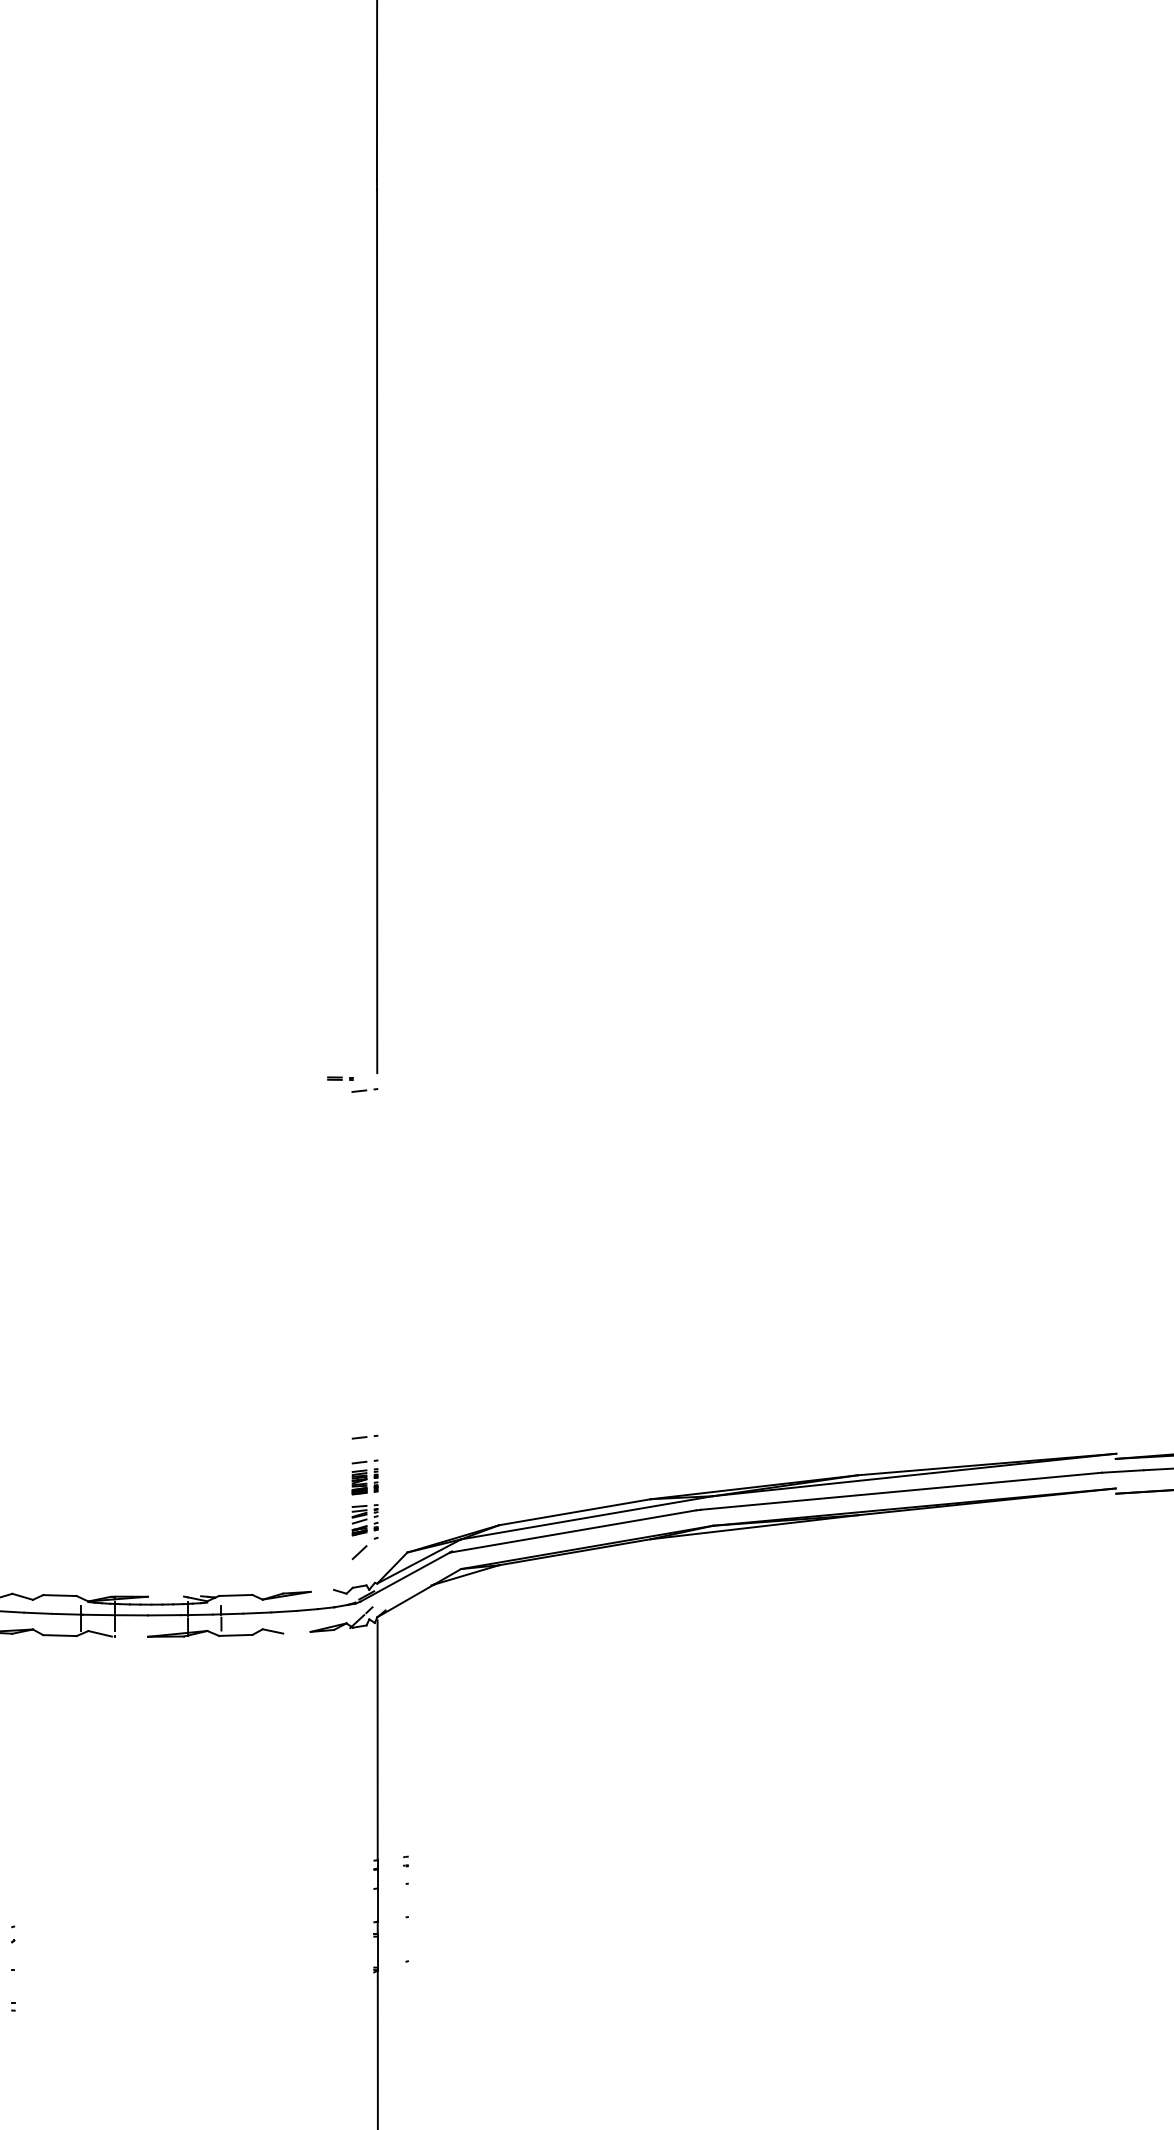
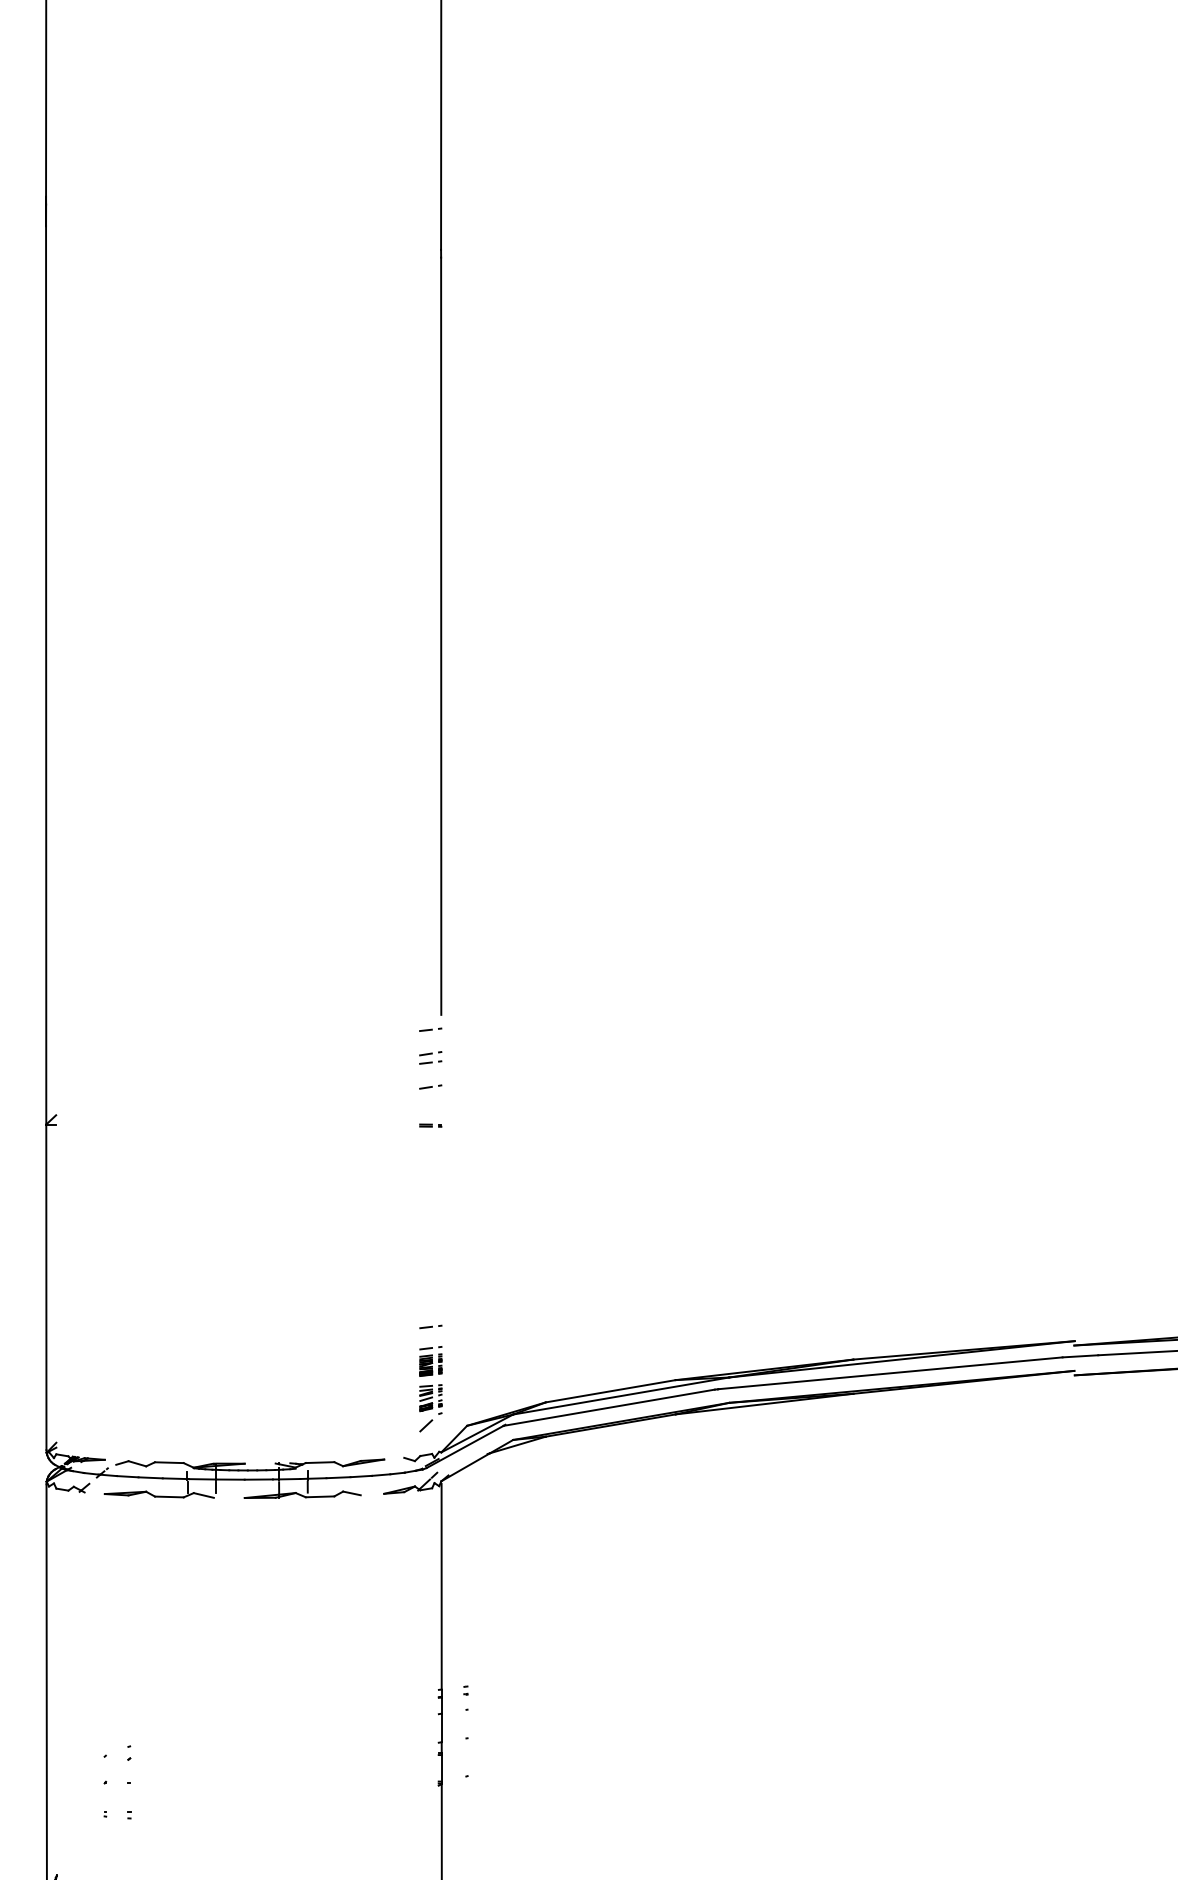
line: (340, 1078) -> (430, 1125), moved
part: (364, 1122) -> (430, 1057), added
part: (364, 1156) -> (430, 1086), added

